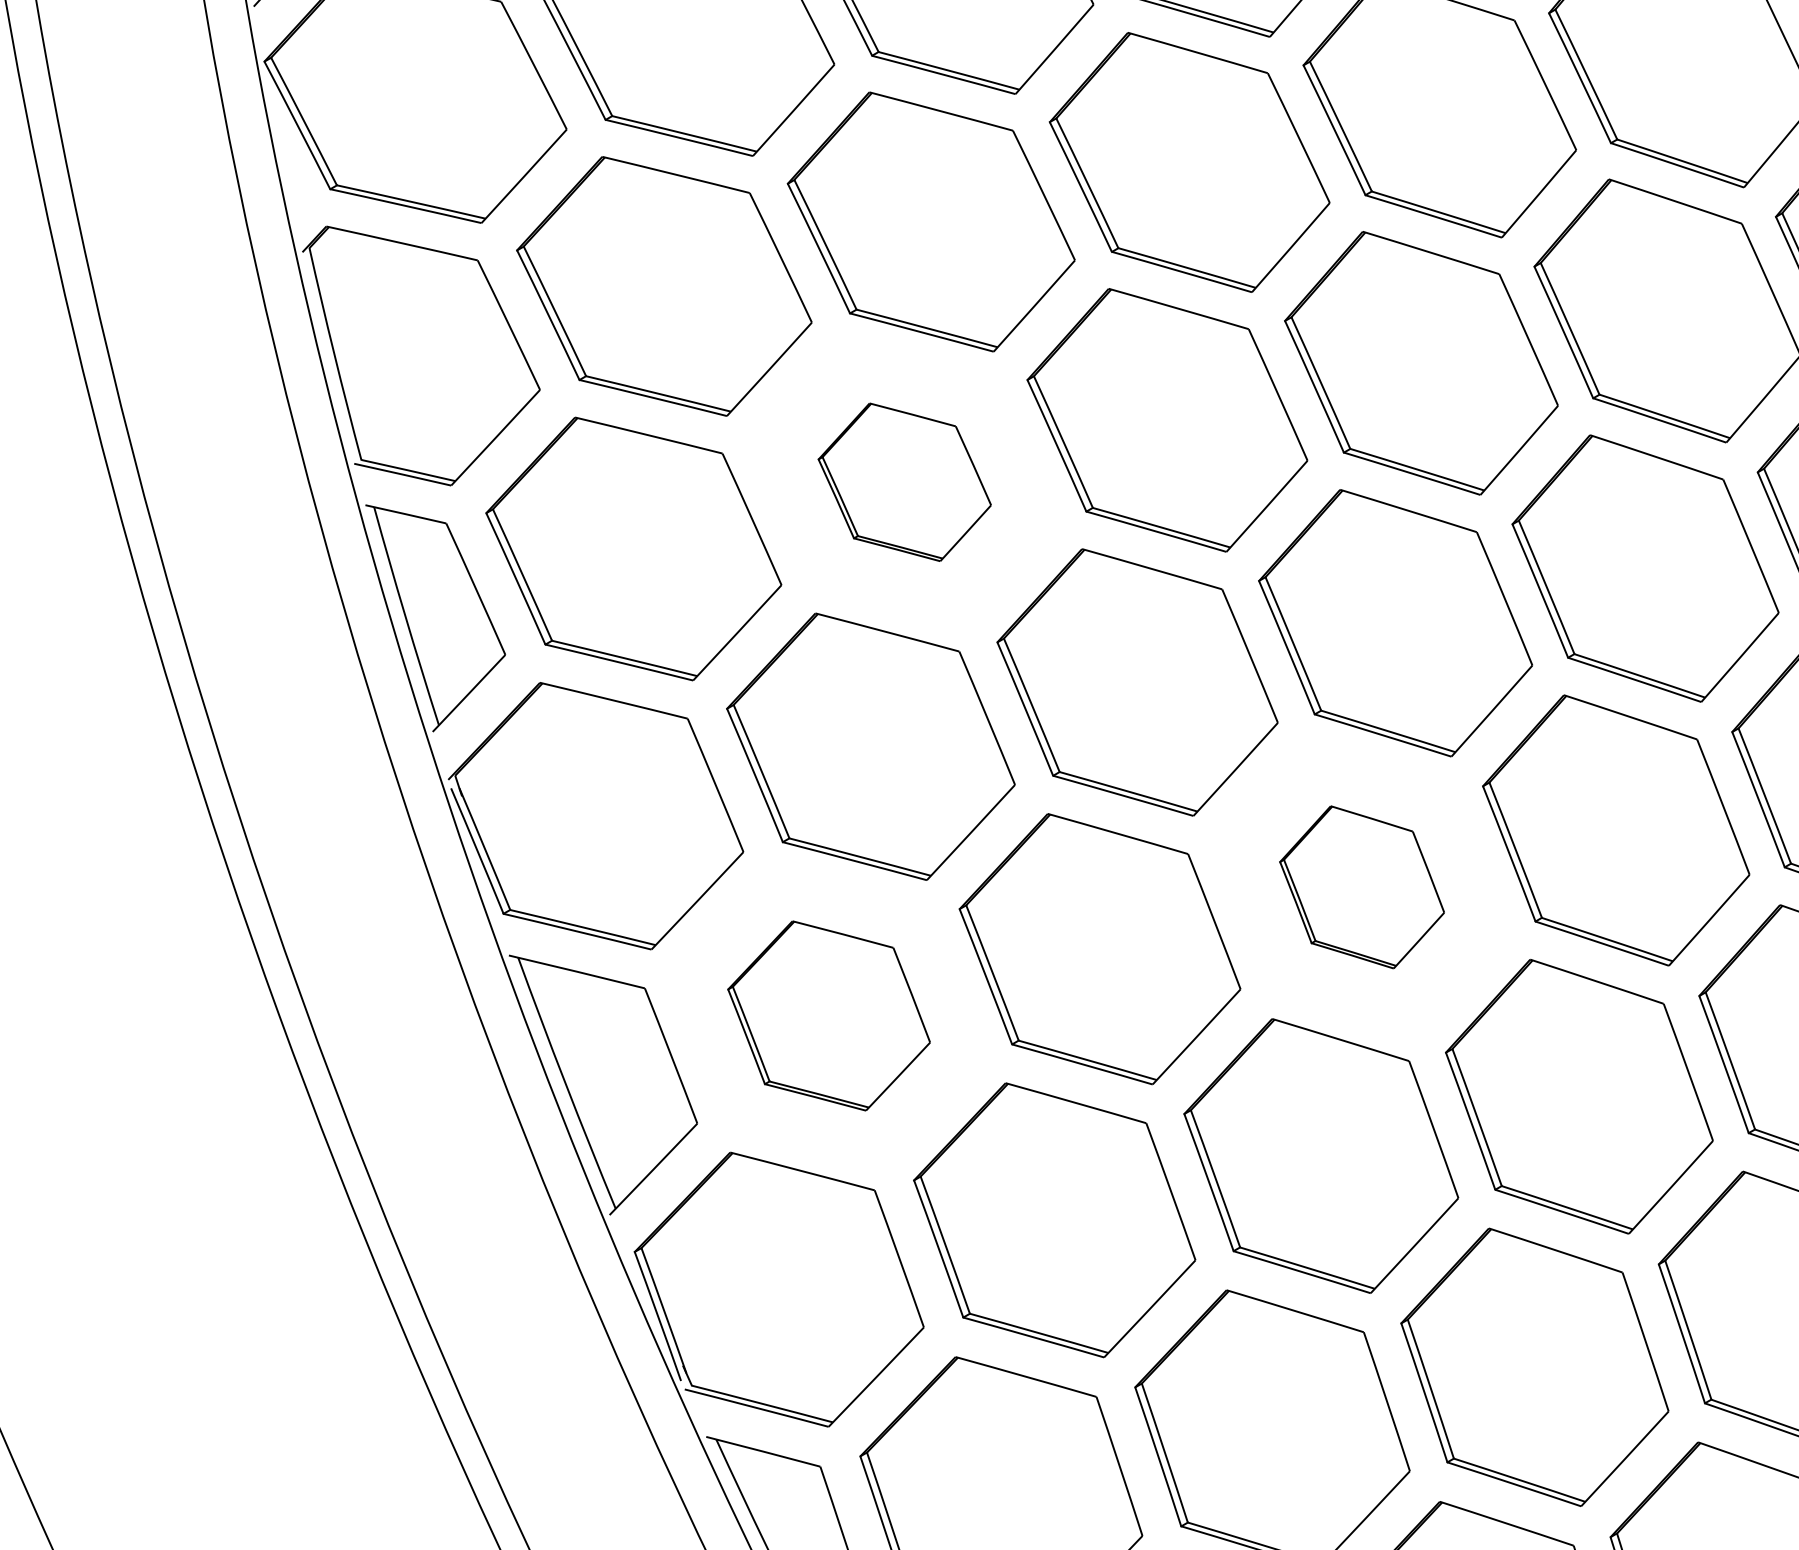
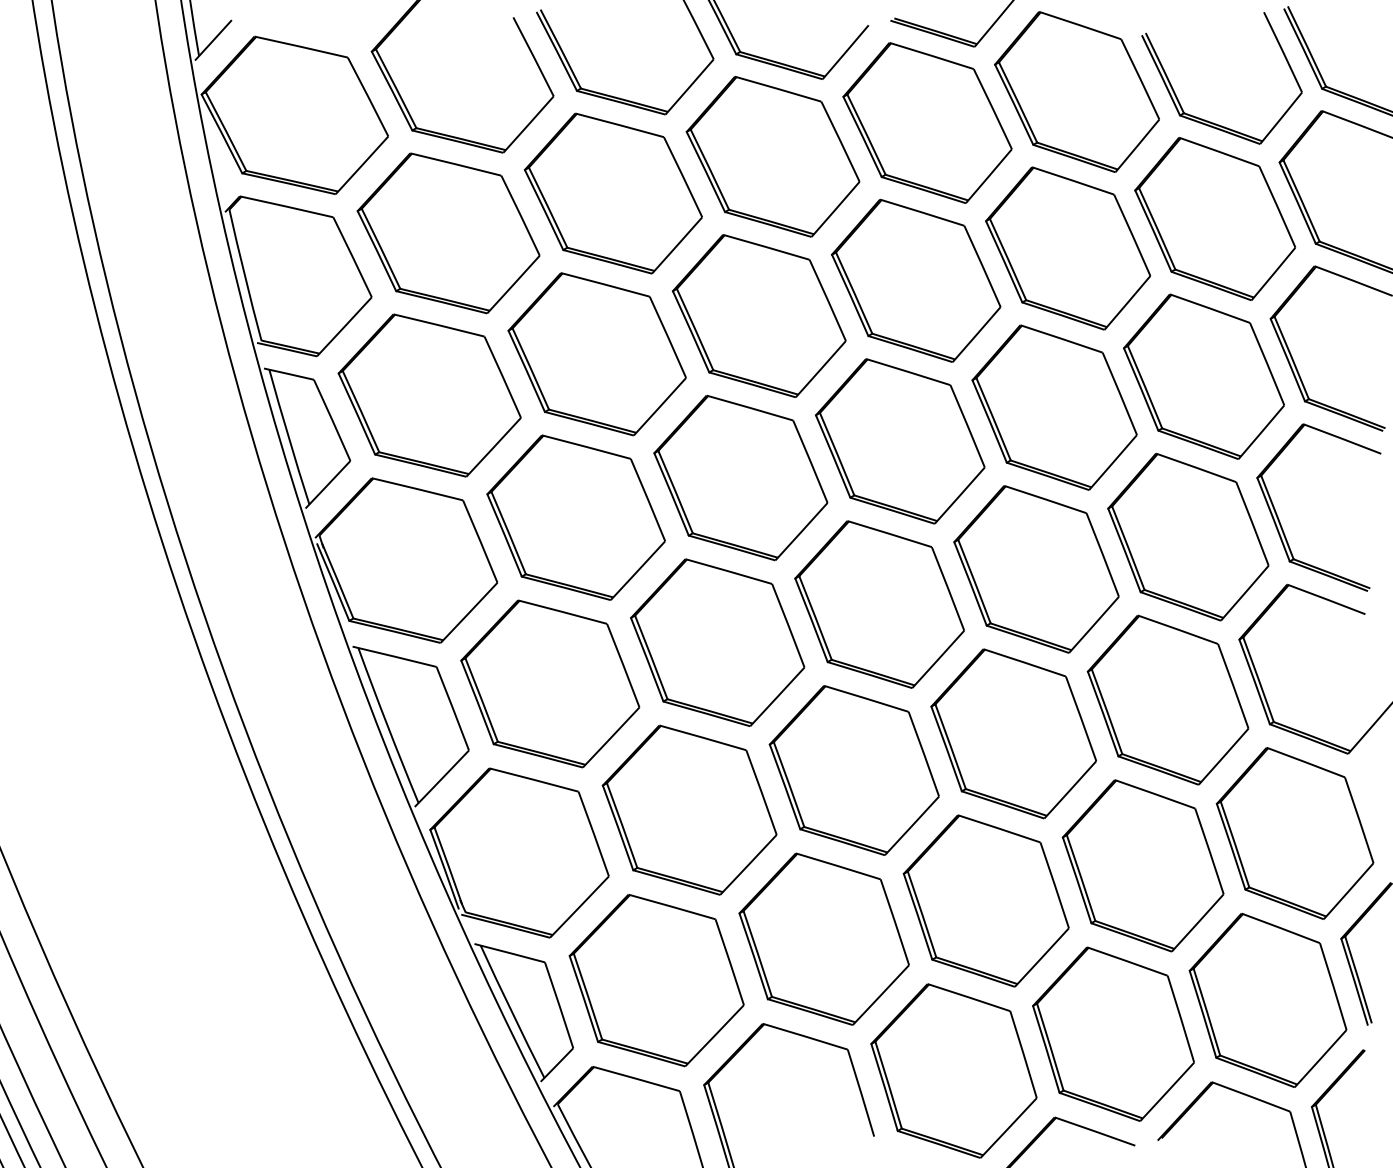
part: (903, 482) -> (596, 354), size x1.67
part: (1361, 887) -> (879, 604), size x1.67
part: (829, 1015) -> (550, 683), size x1.43

